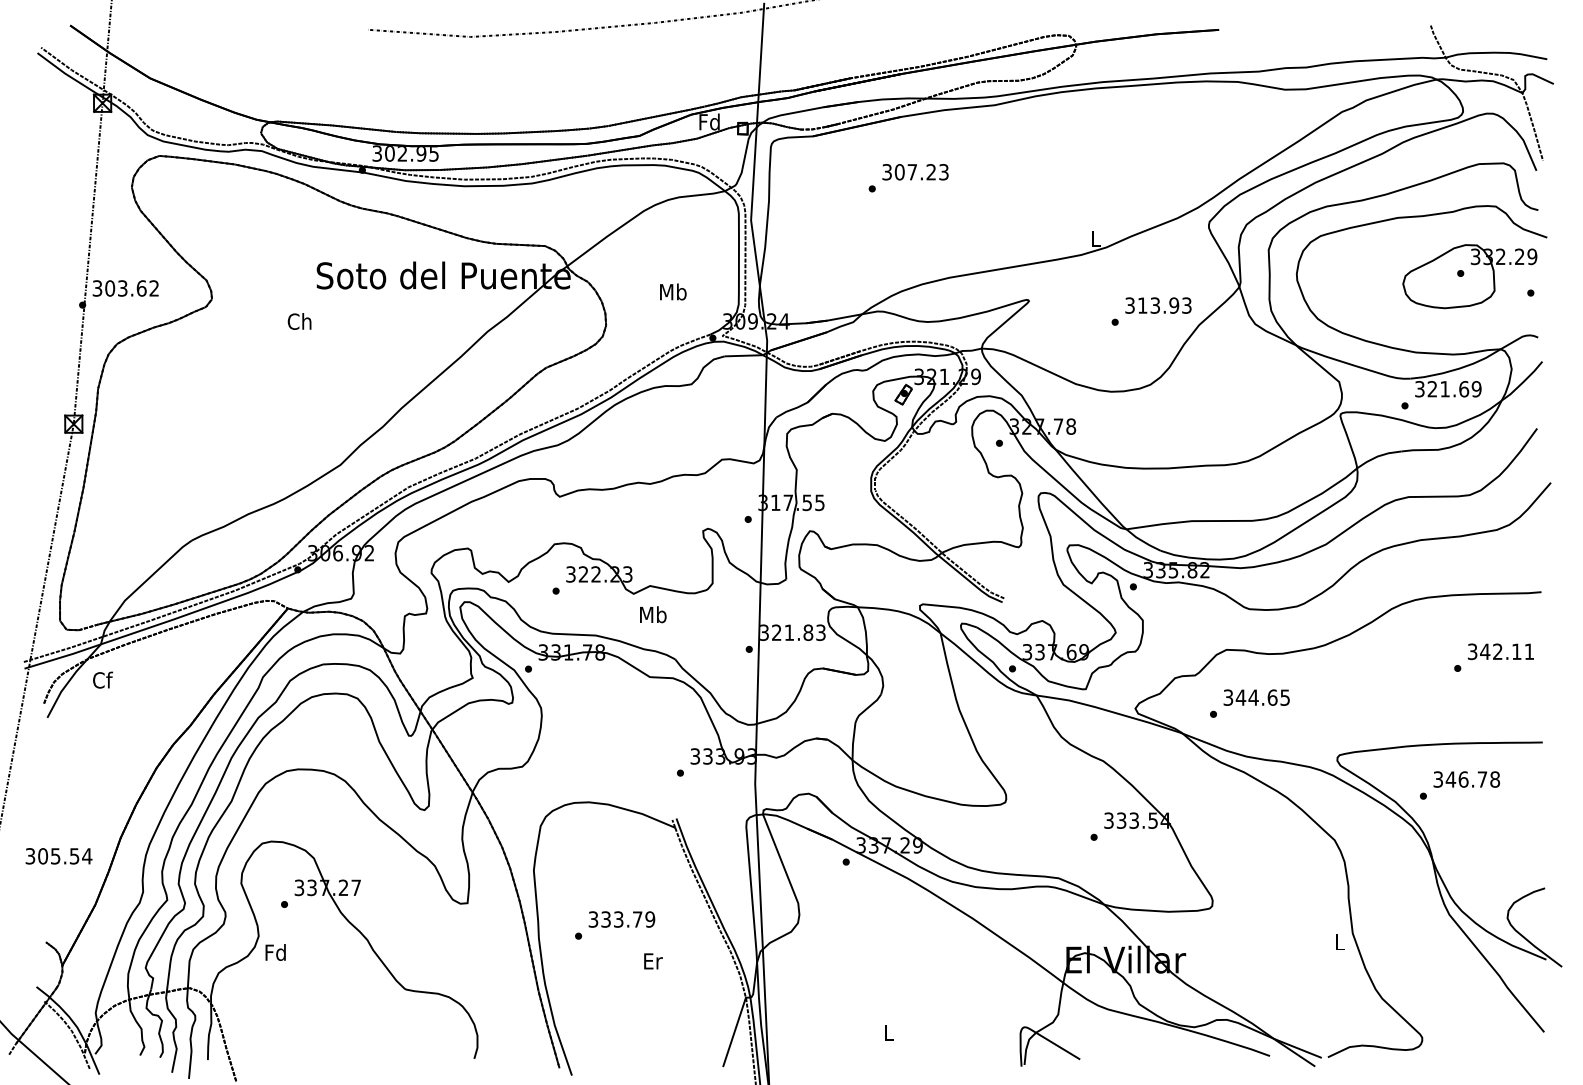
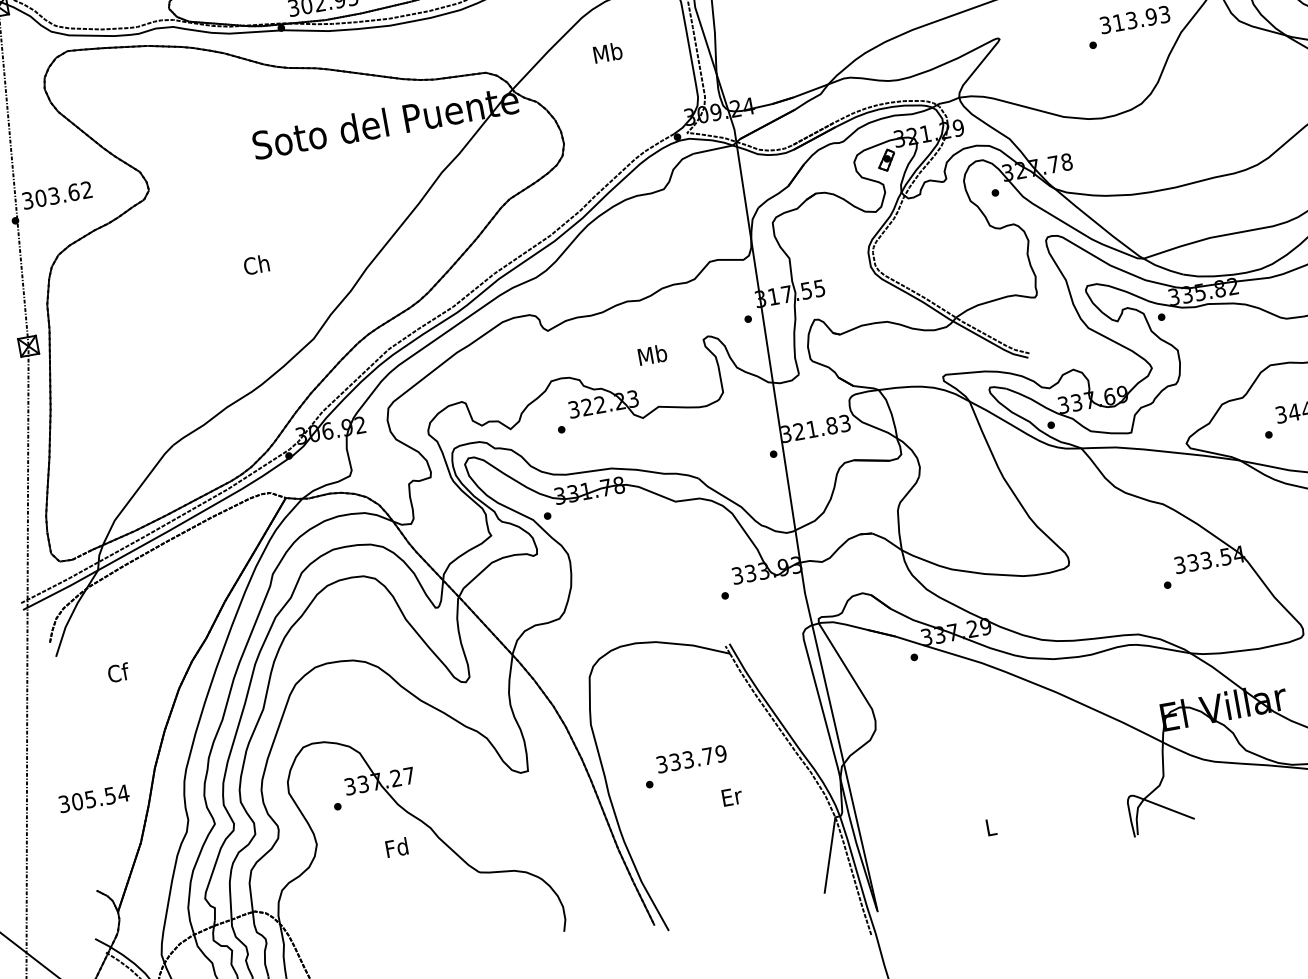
text: (673, 291) -> (608, 52), moved
text: (299, 321) -> (256, 264), moved
text: (653, 614) -> (652, 354), moved
text: (103, 679) -> (119, 672), moved
text: (275, 952) -> (396, 847), moved

